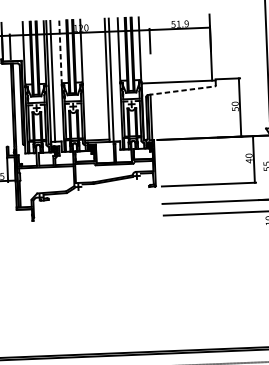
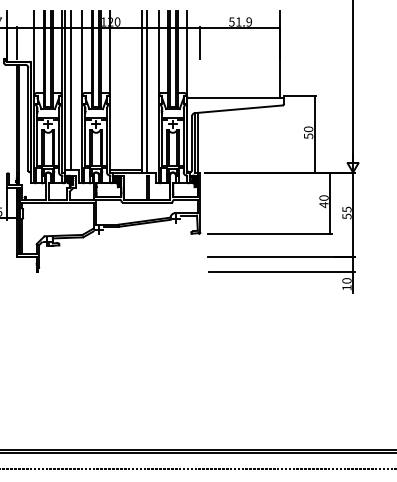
line: (60, 53) -> (82, 53), dashed -> solid
line: (181, 90) -> (239, 109), dashed -> solid

